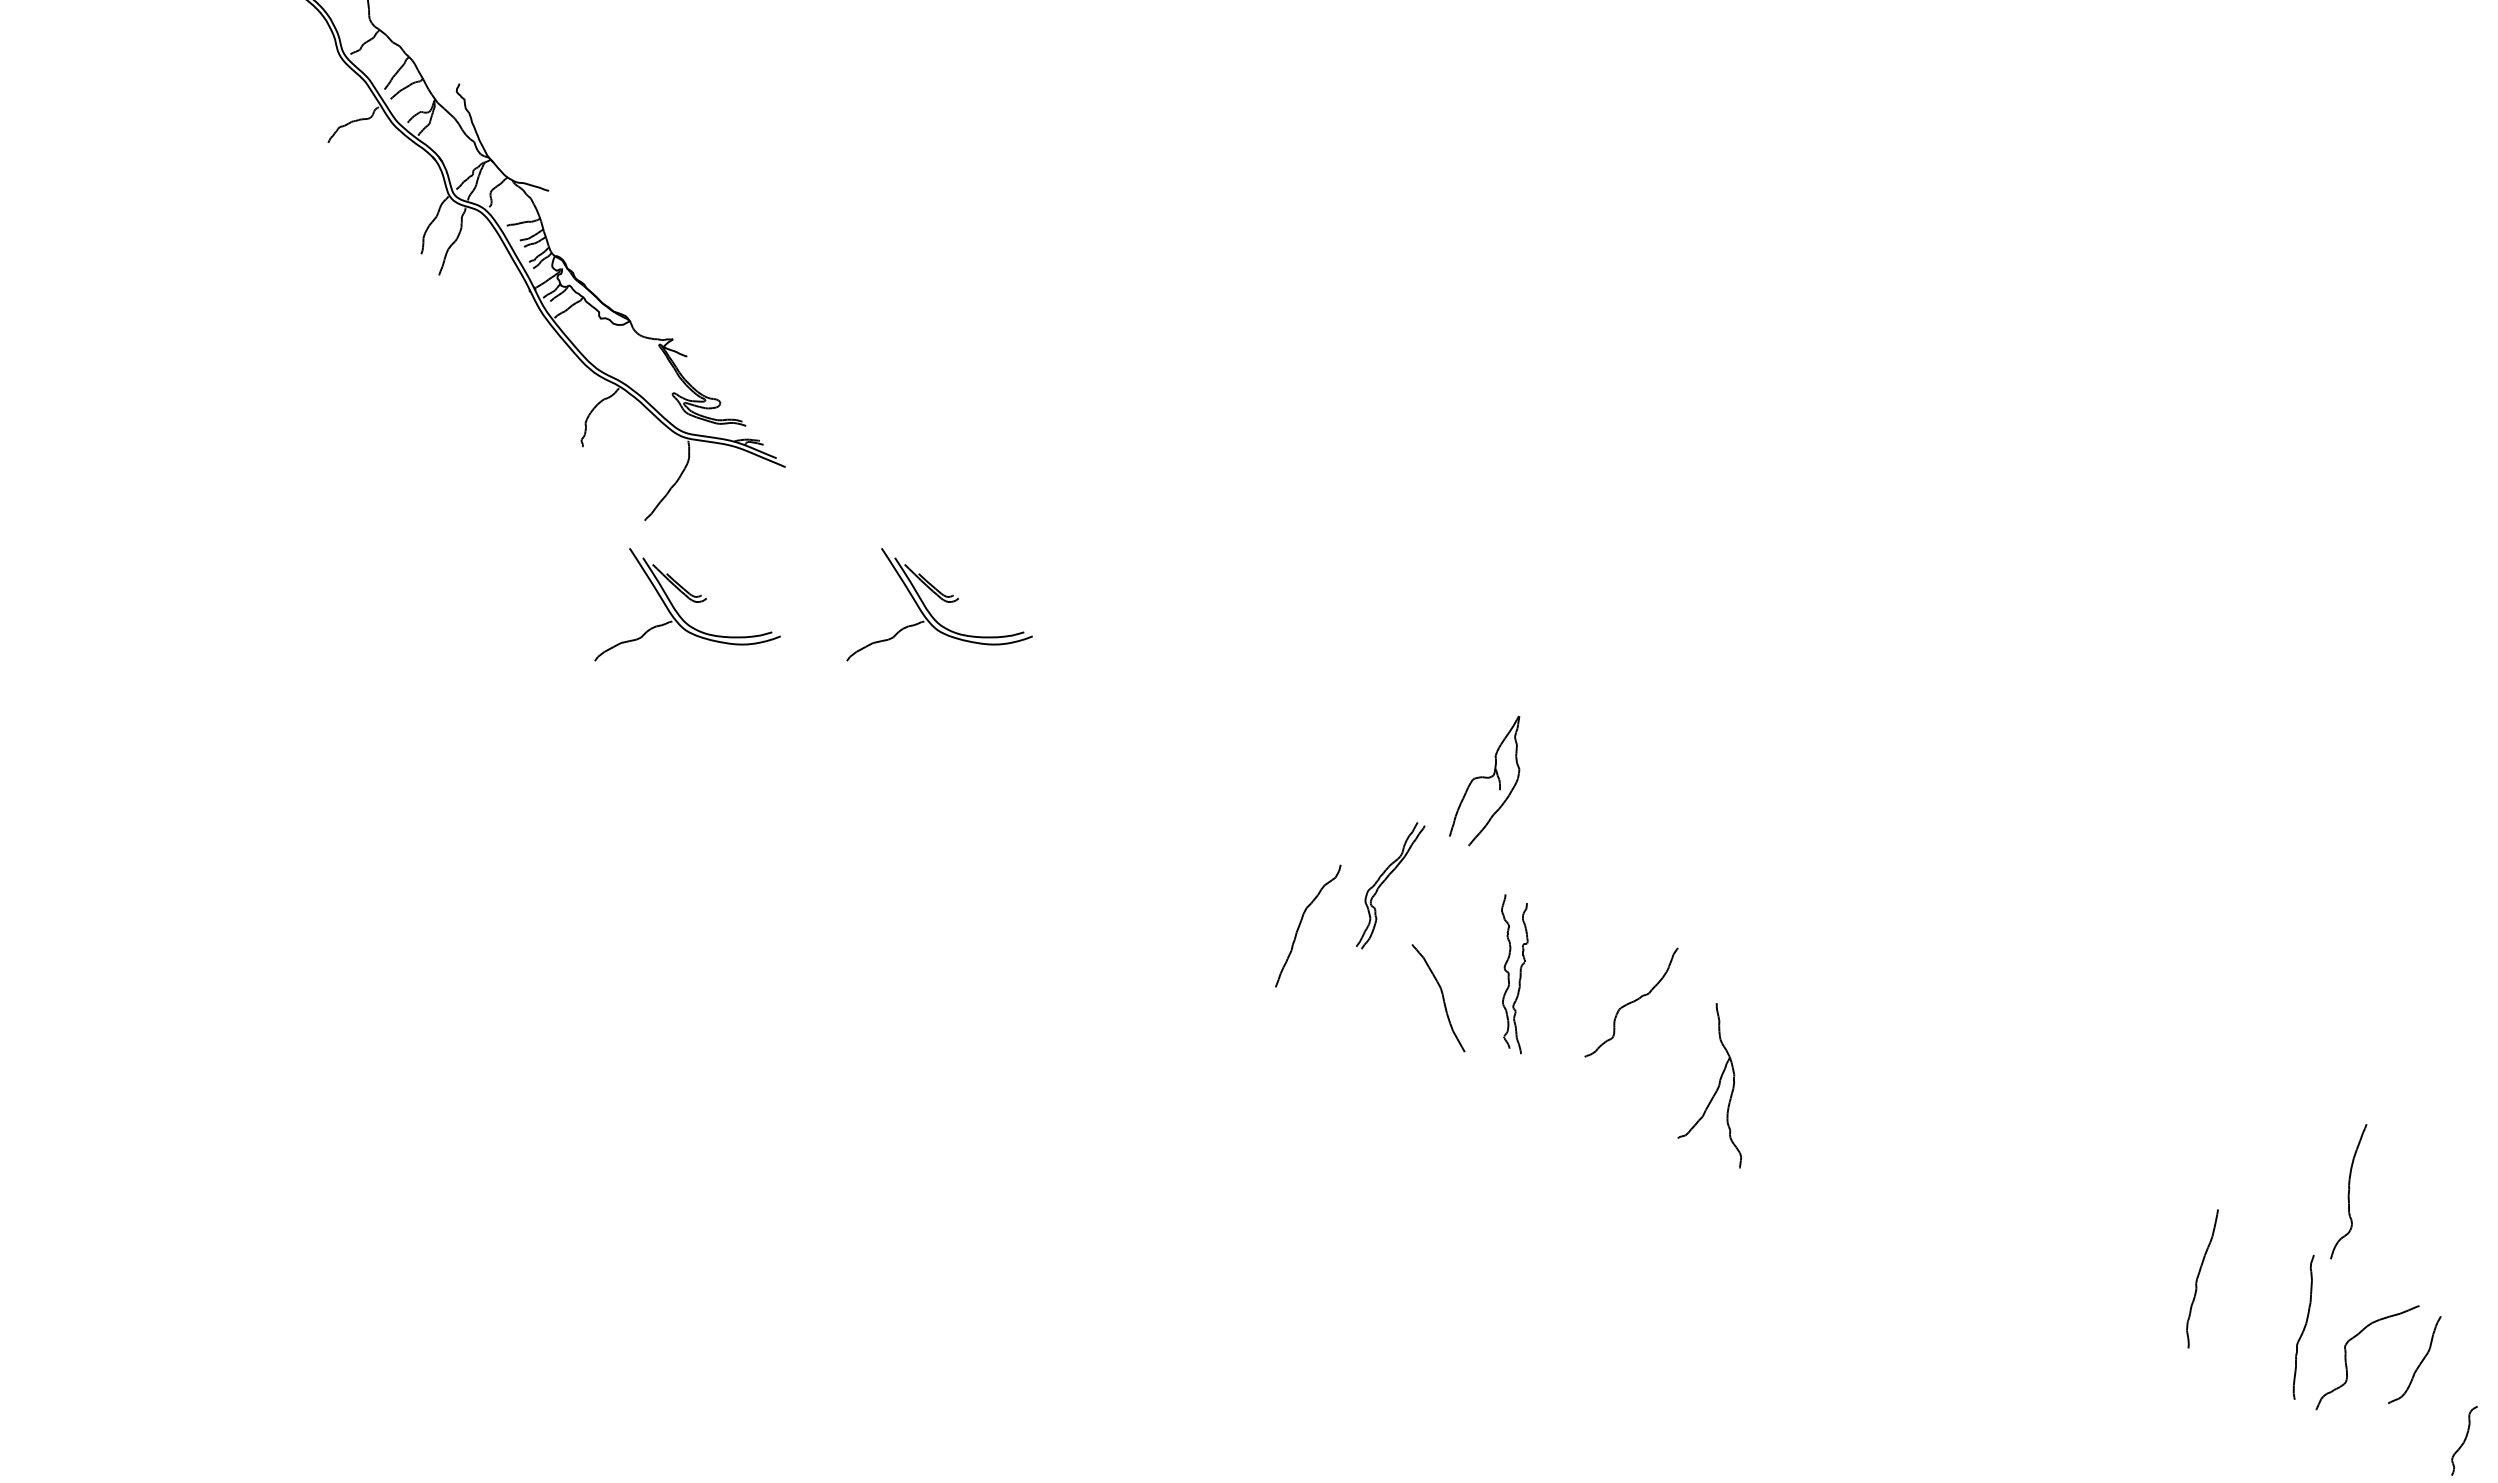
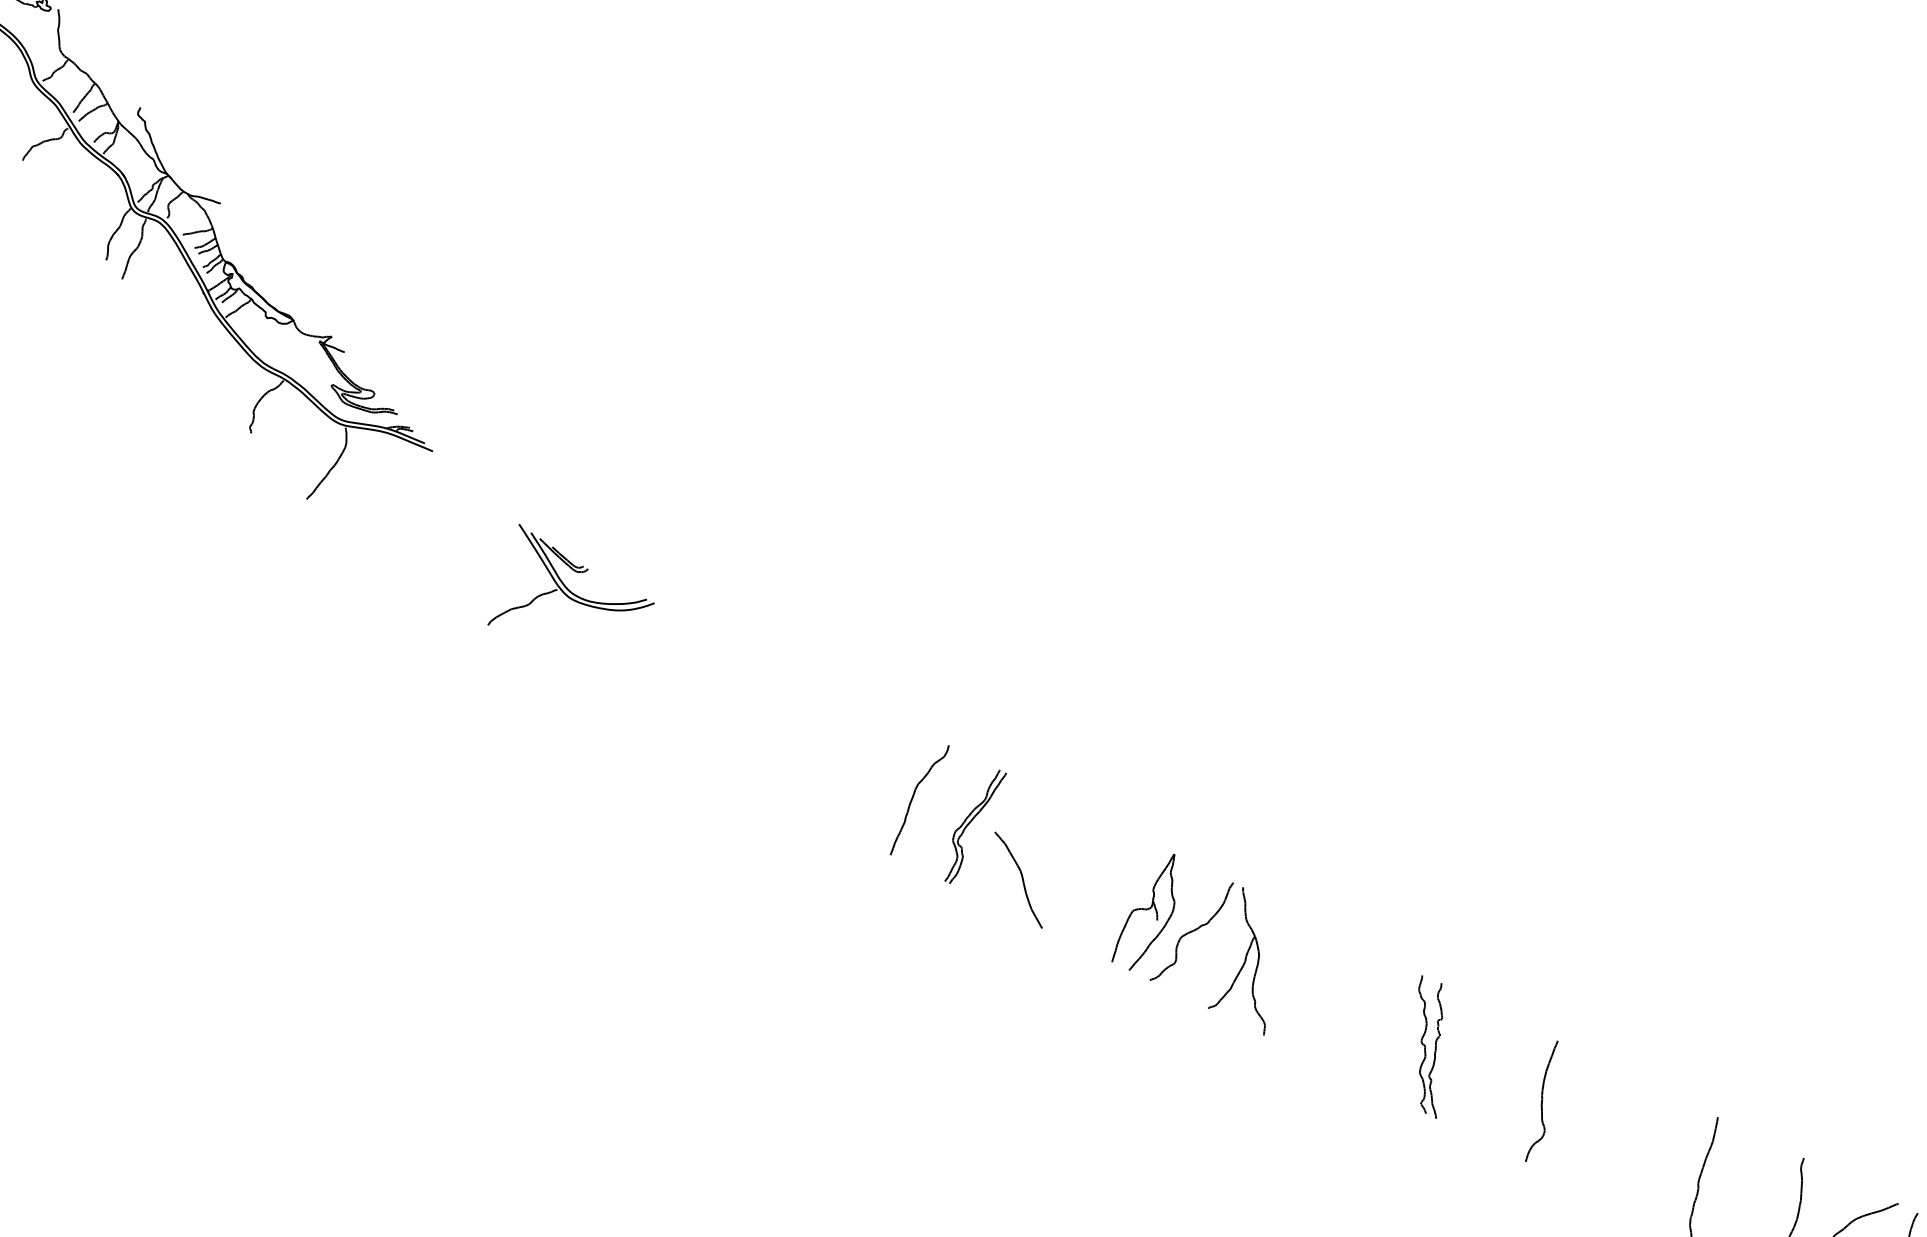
part: (687, 604) -> (344, 574), removed
part: (1484, 780) -> (1143, 911), moved
curve: (1301, 923) -> (913, 797), moved
part: (1514, 974) -> (1430, 1047), moved
curve: (1442, 998) -> (1022, 880), moved
part: (1717, 1086) -> (1243, 962), moved
curve: (2348, 1191) -> (1541, 1101), moved

